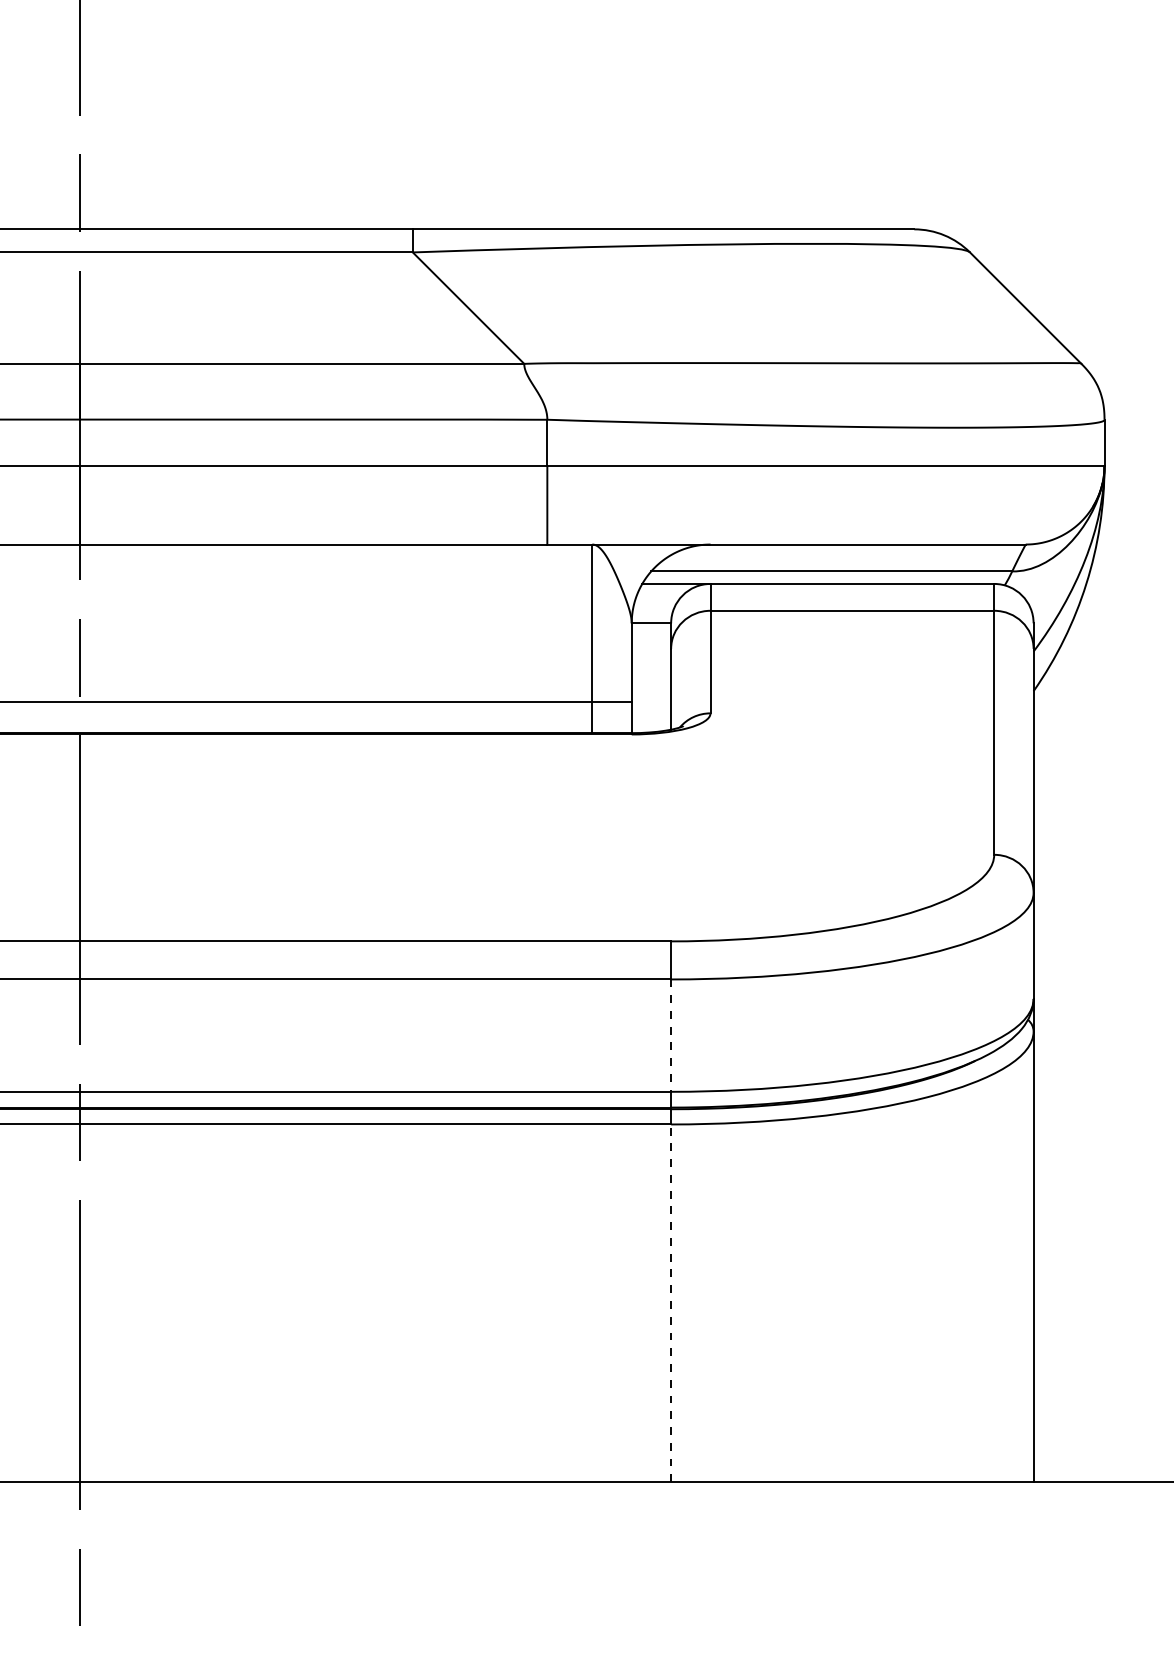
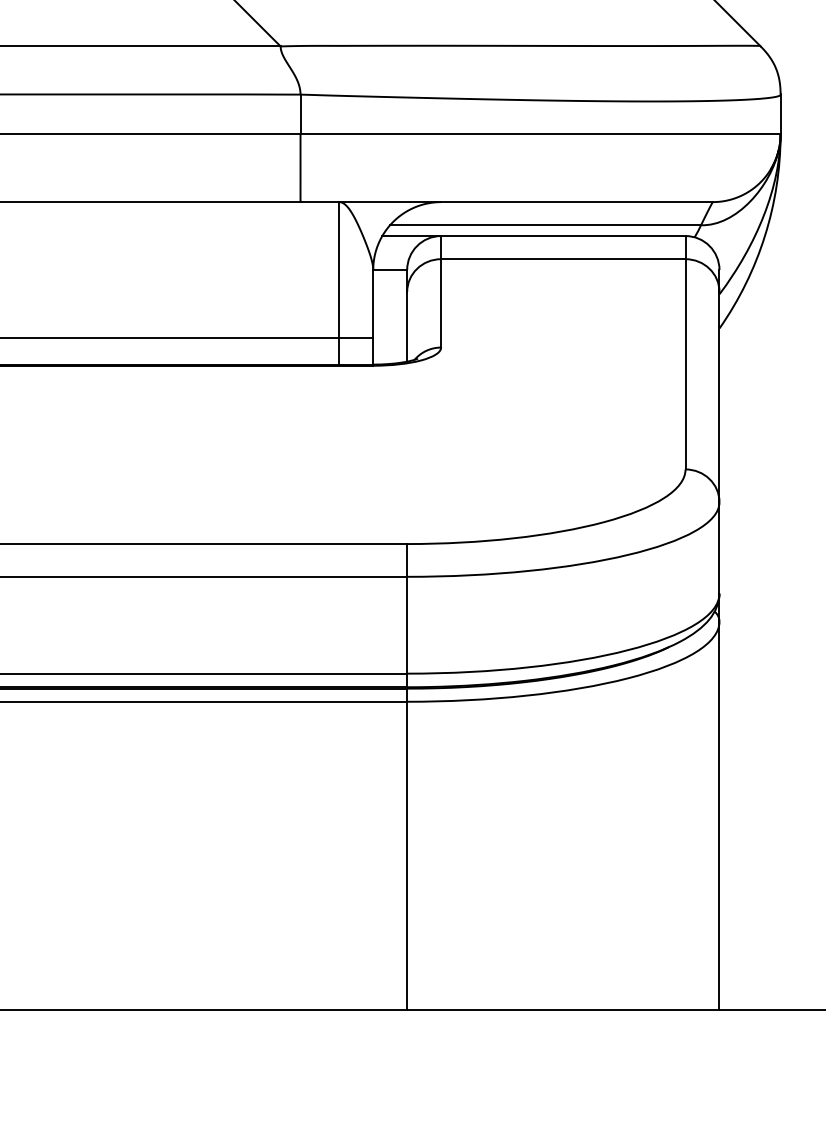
line: (671, 1036) -> (407, 625), dashed -> solid
line: (671, 1303) -> (407, 856), dashed -> solid

